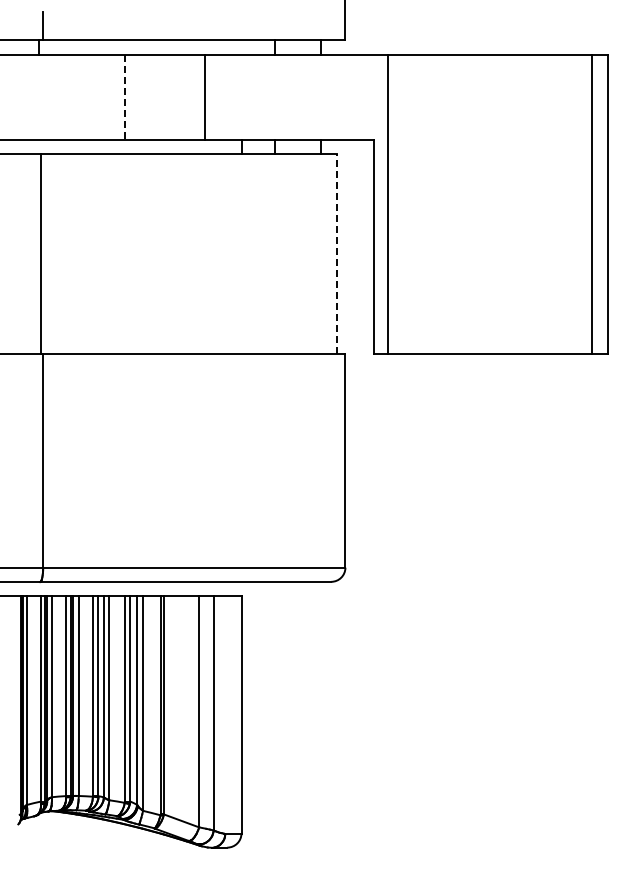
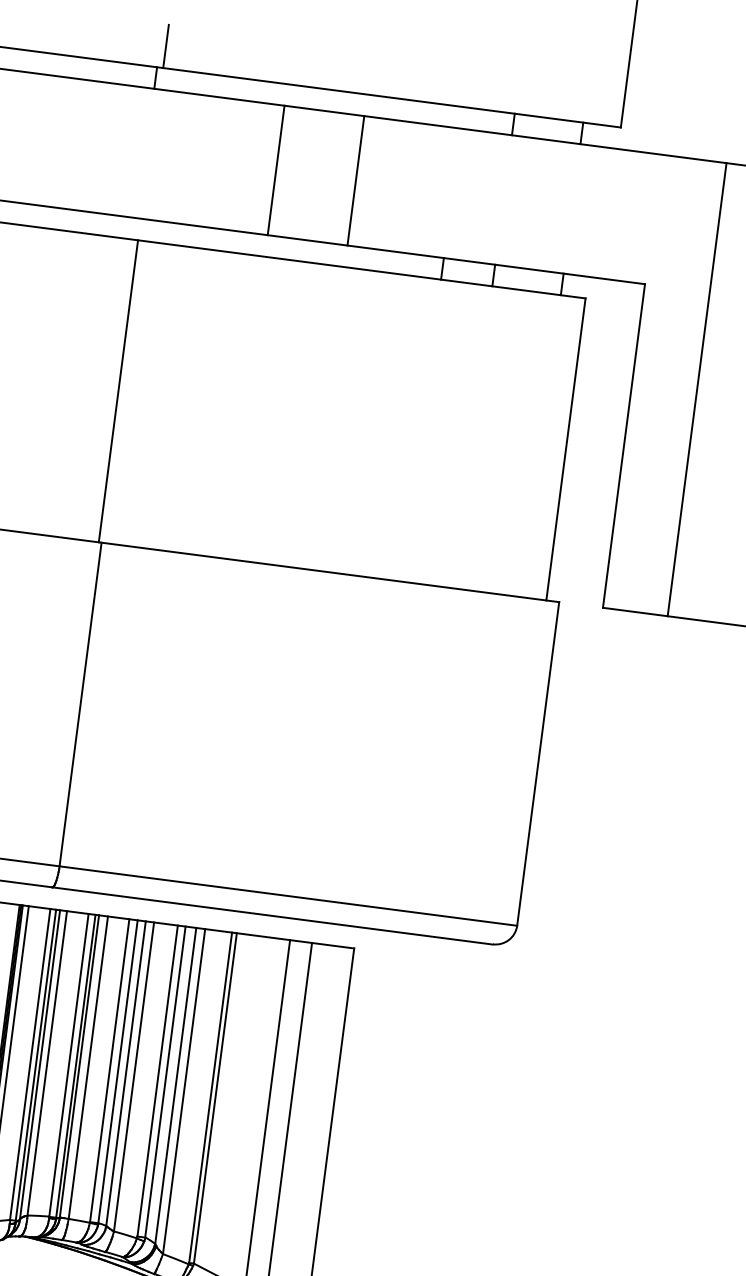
line: (125, 97) -> (276, 170), dashed -> solid
line: (204, 97) -> (355, 180), moved
line: (388, 203) -> (697, 388), moved
line: (336, 254) -> (565, 449), dashed -> solid

